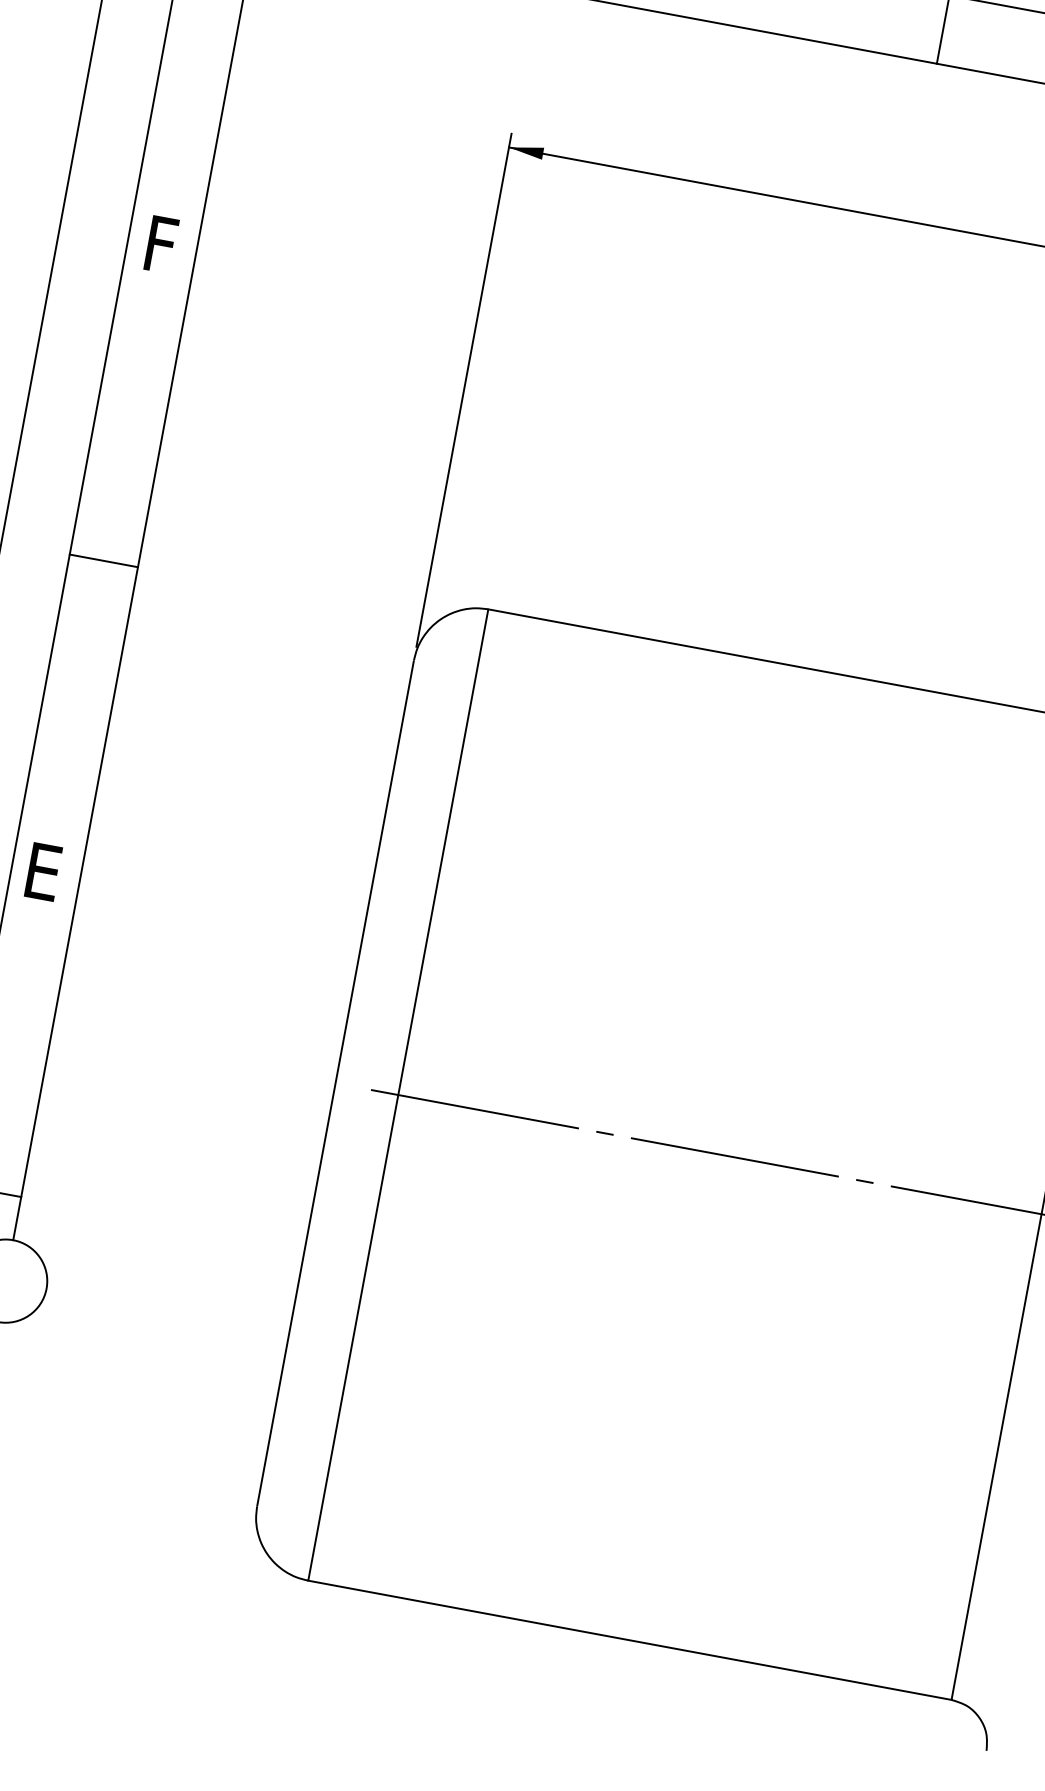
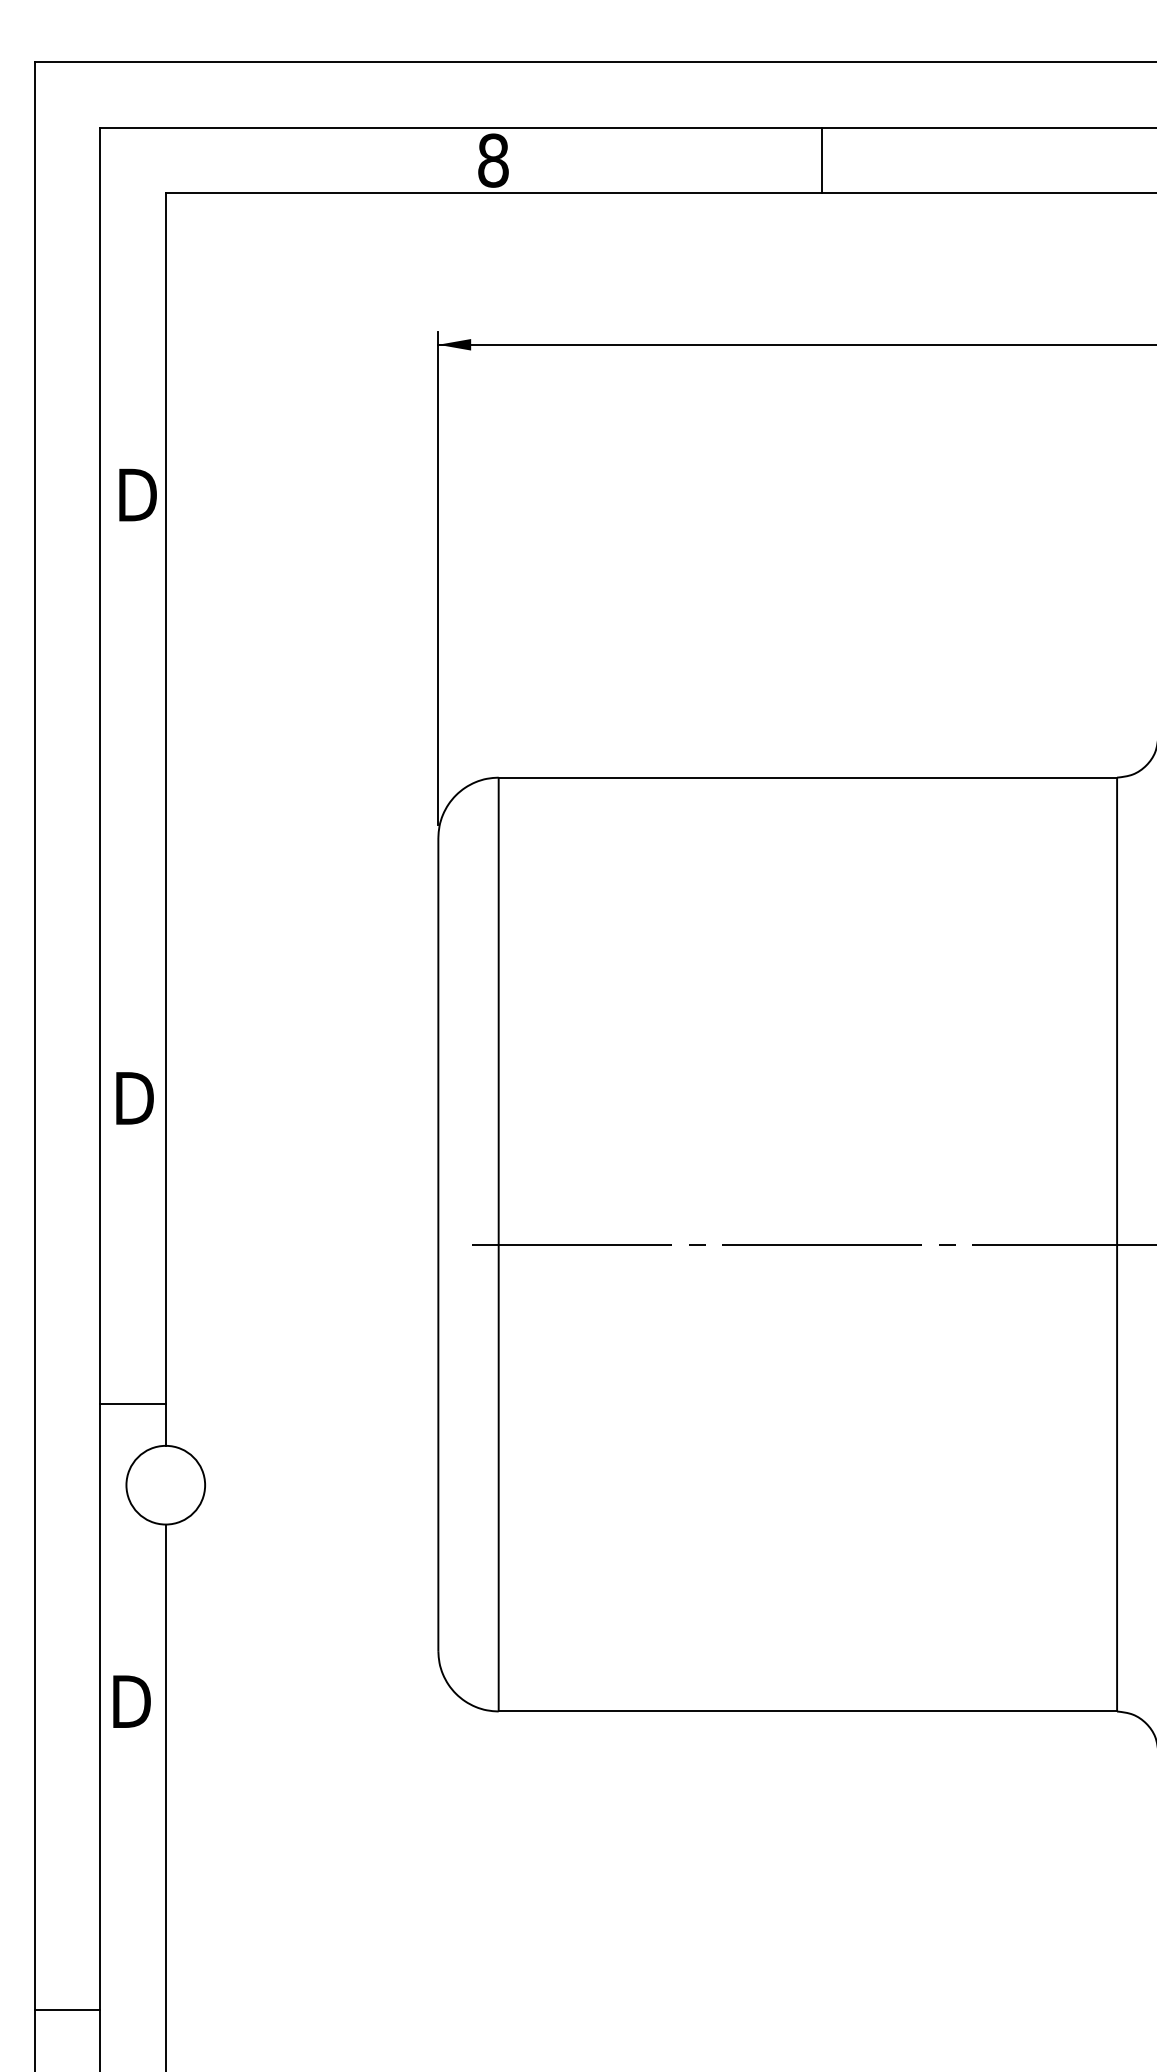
text: (167, 245) -> (137, 494), F -> D
line: (103, 560) -> (132, 798), removed
text: (47, 872) -> (134, 1098), E -> D

